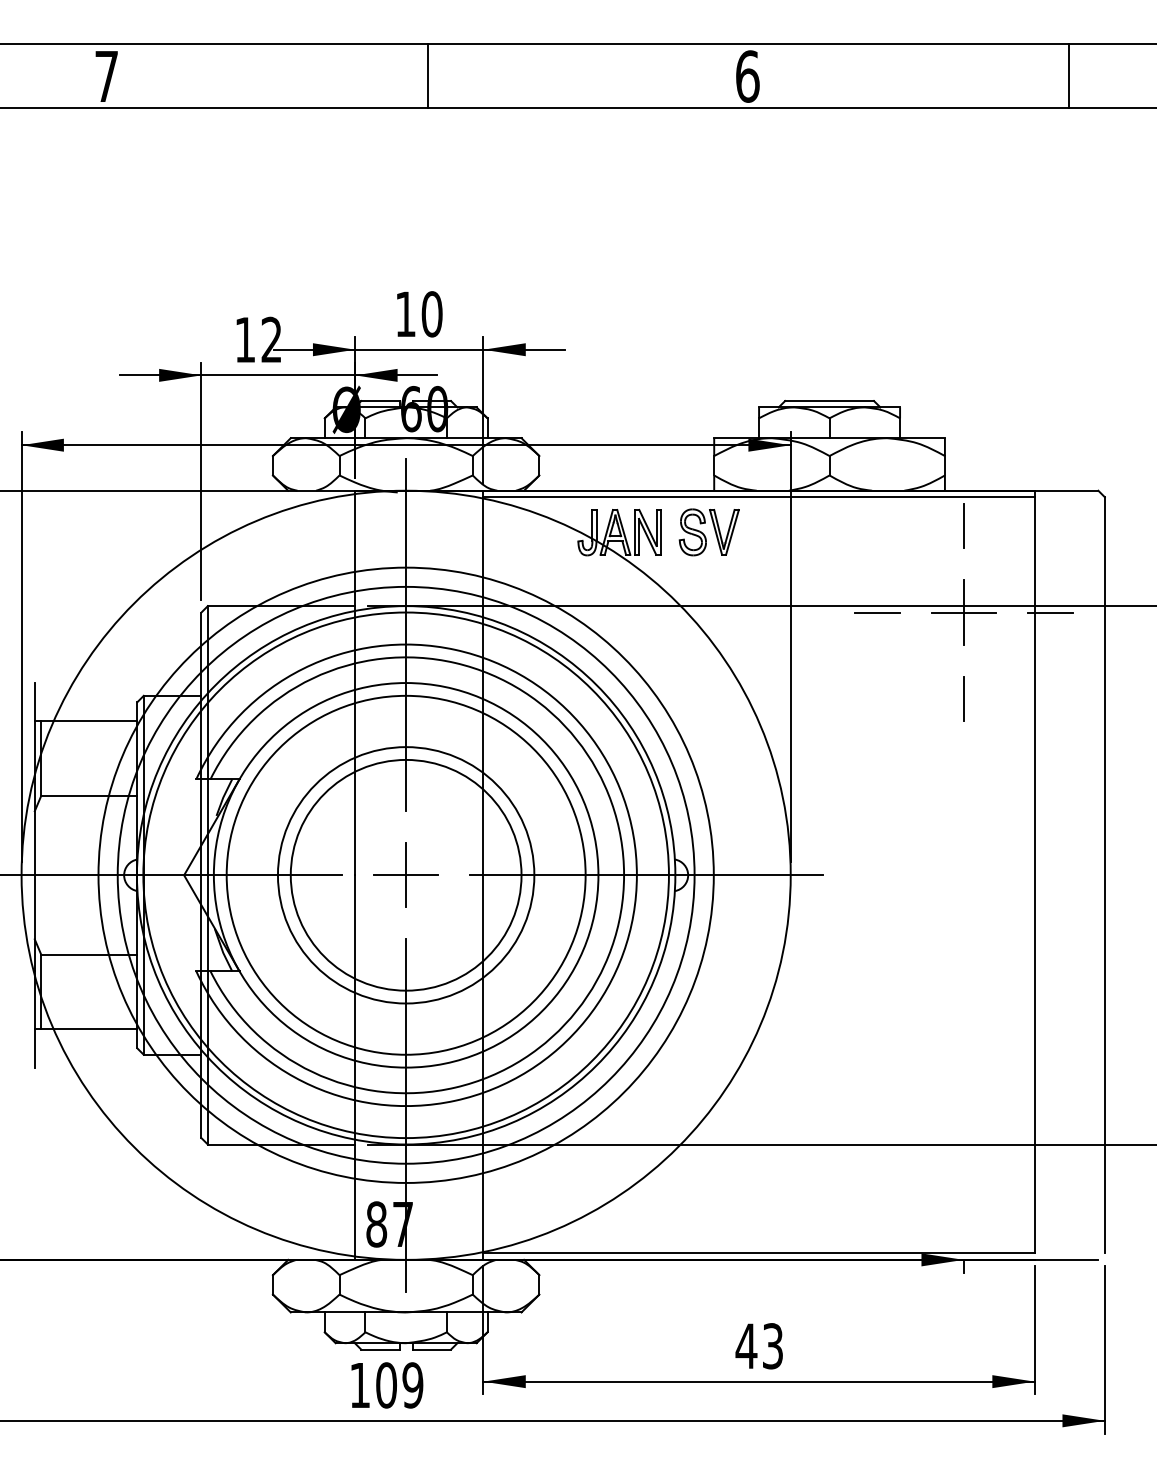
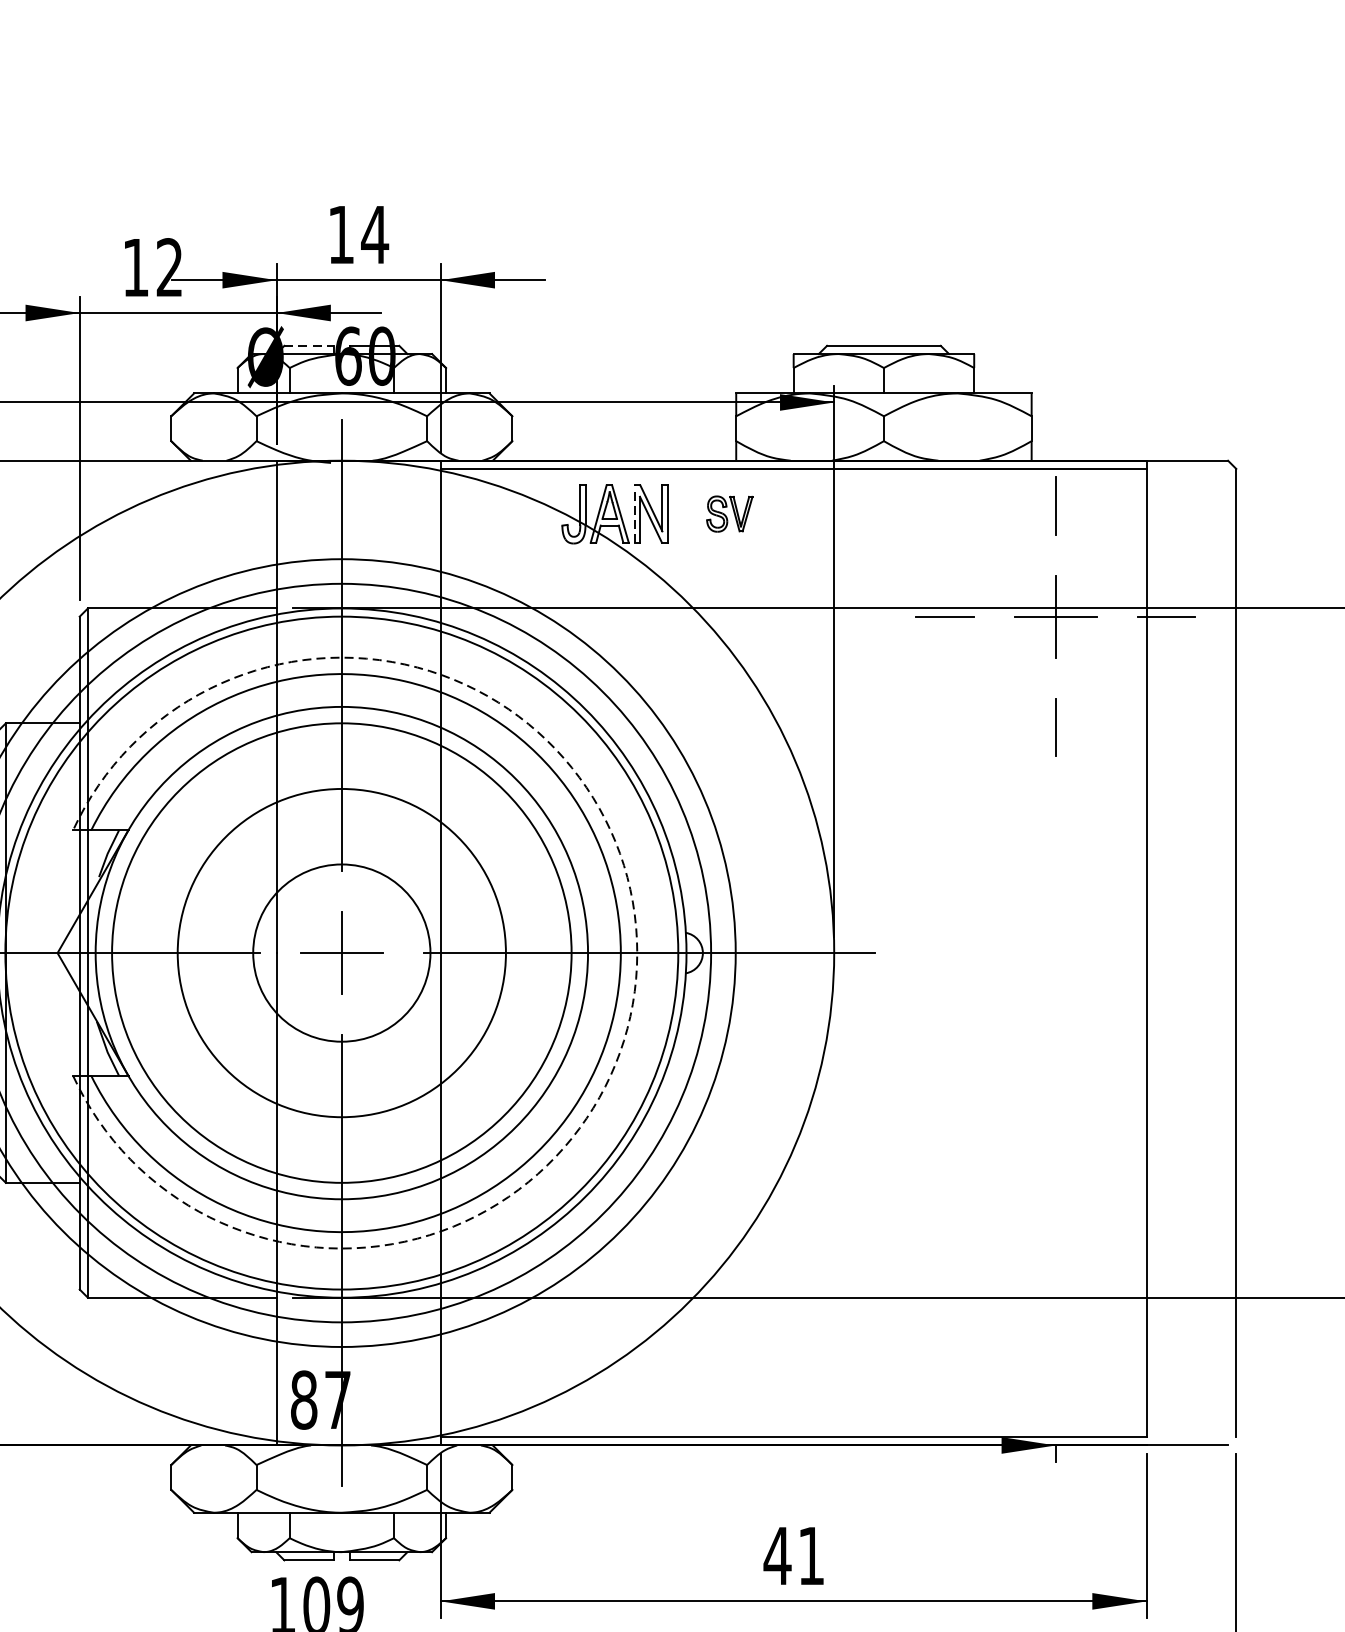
text: (432, 314) -> (375, 235), 10 -> 14
line: (381, 401) -> (310, 346), solid -> dashed
line: (634, 531) -> (634, 512), solid -> dashed
part: (708, 532) -> (728, 514), size x0.6
circle: (405, 874) -> (340, 952), size x0.6
arc: (636, 875) -> (636, 953), solid -> dashed
text: (772, 1346) -> (810, 1556), 43 -> 41

